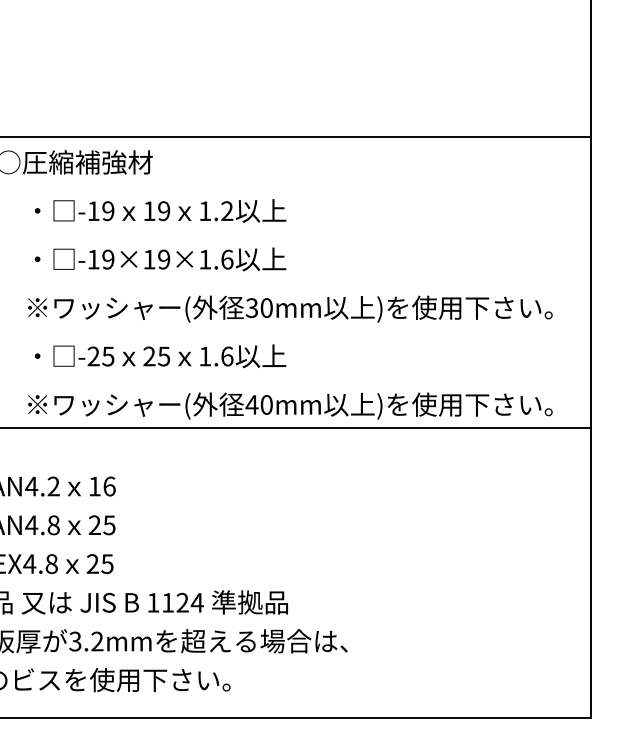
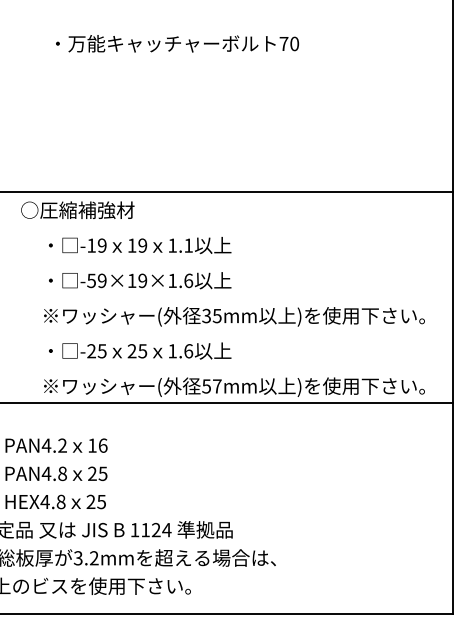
text: (227, 210) -> (188, 245), 1.2 -> 1.1
text: (93, 259) -> (91, 280), -19×19×1.6 -> -59×19×1.6
text: (265, 307) -> (216, 315), 30mm -> 35mm
text: (258, 405) -> (211, 386), 40mm -> 57mm

